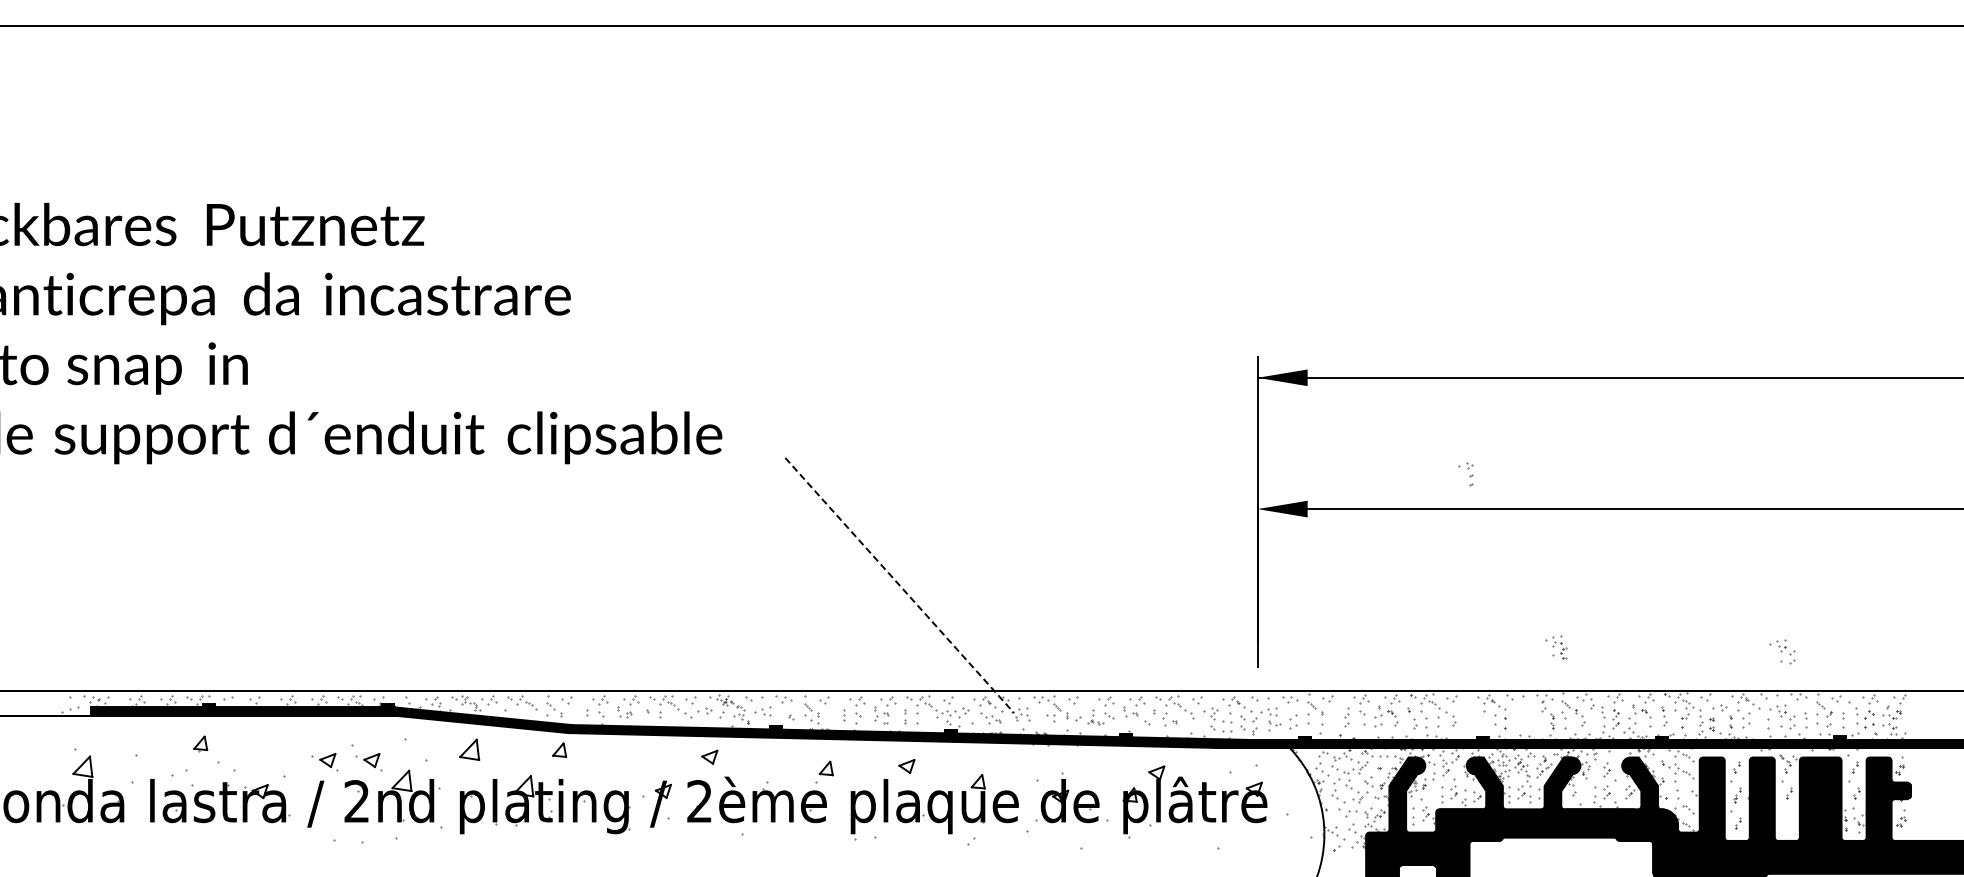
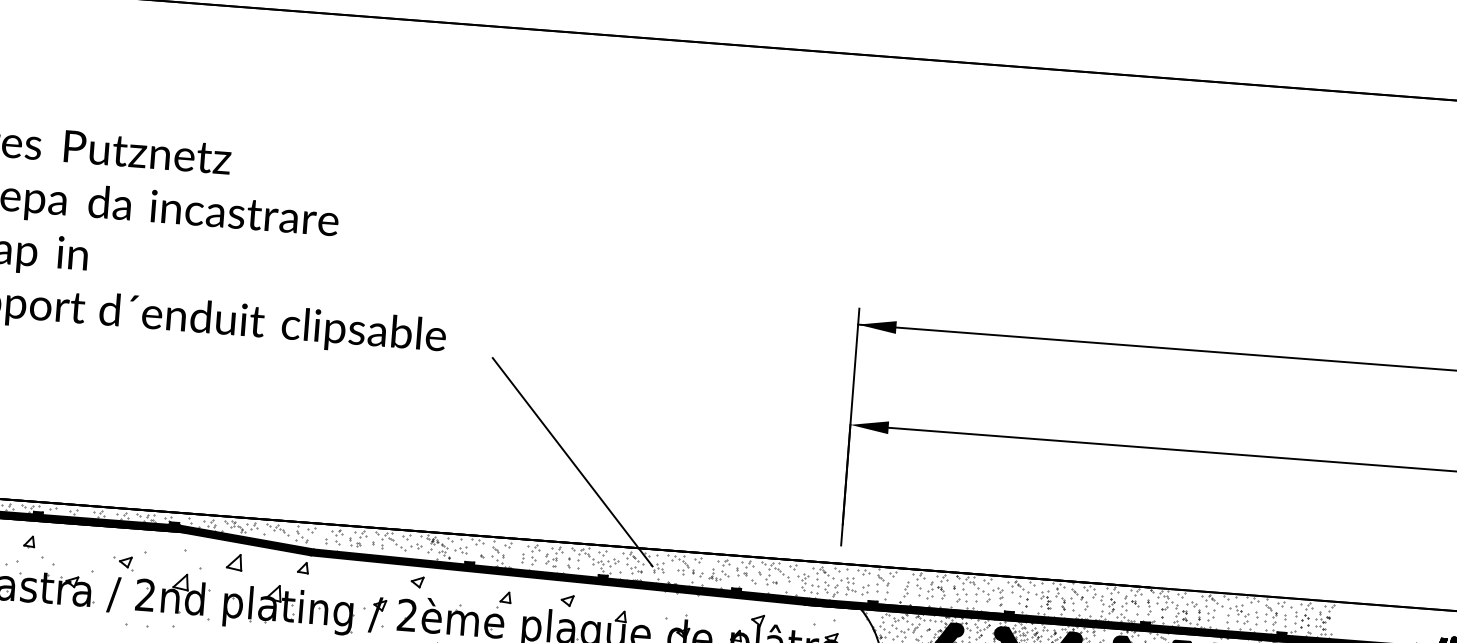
part: (1465, 474) -> (996, 596), moved
line: (900, 585) -> (573, 462), dashed -> solid
part: (1556, 647) -> (1043, 599), moved
part: (1782, 651) -> (1242, 564), removed
part: (368, 762) -> (156, 566), removed

